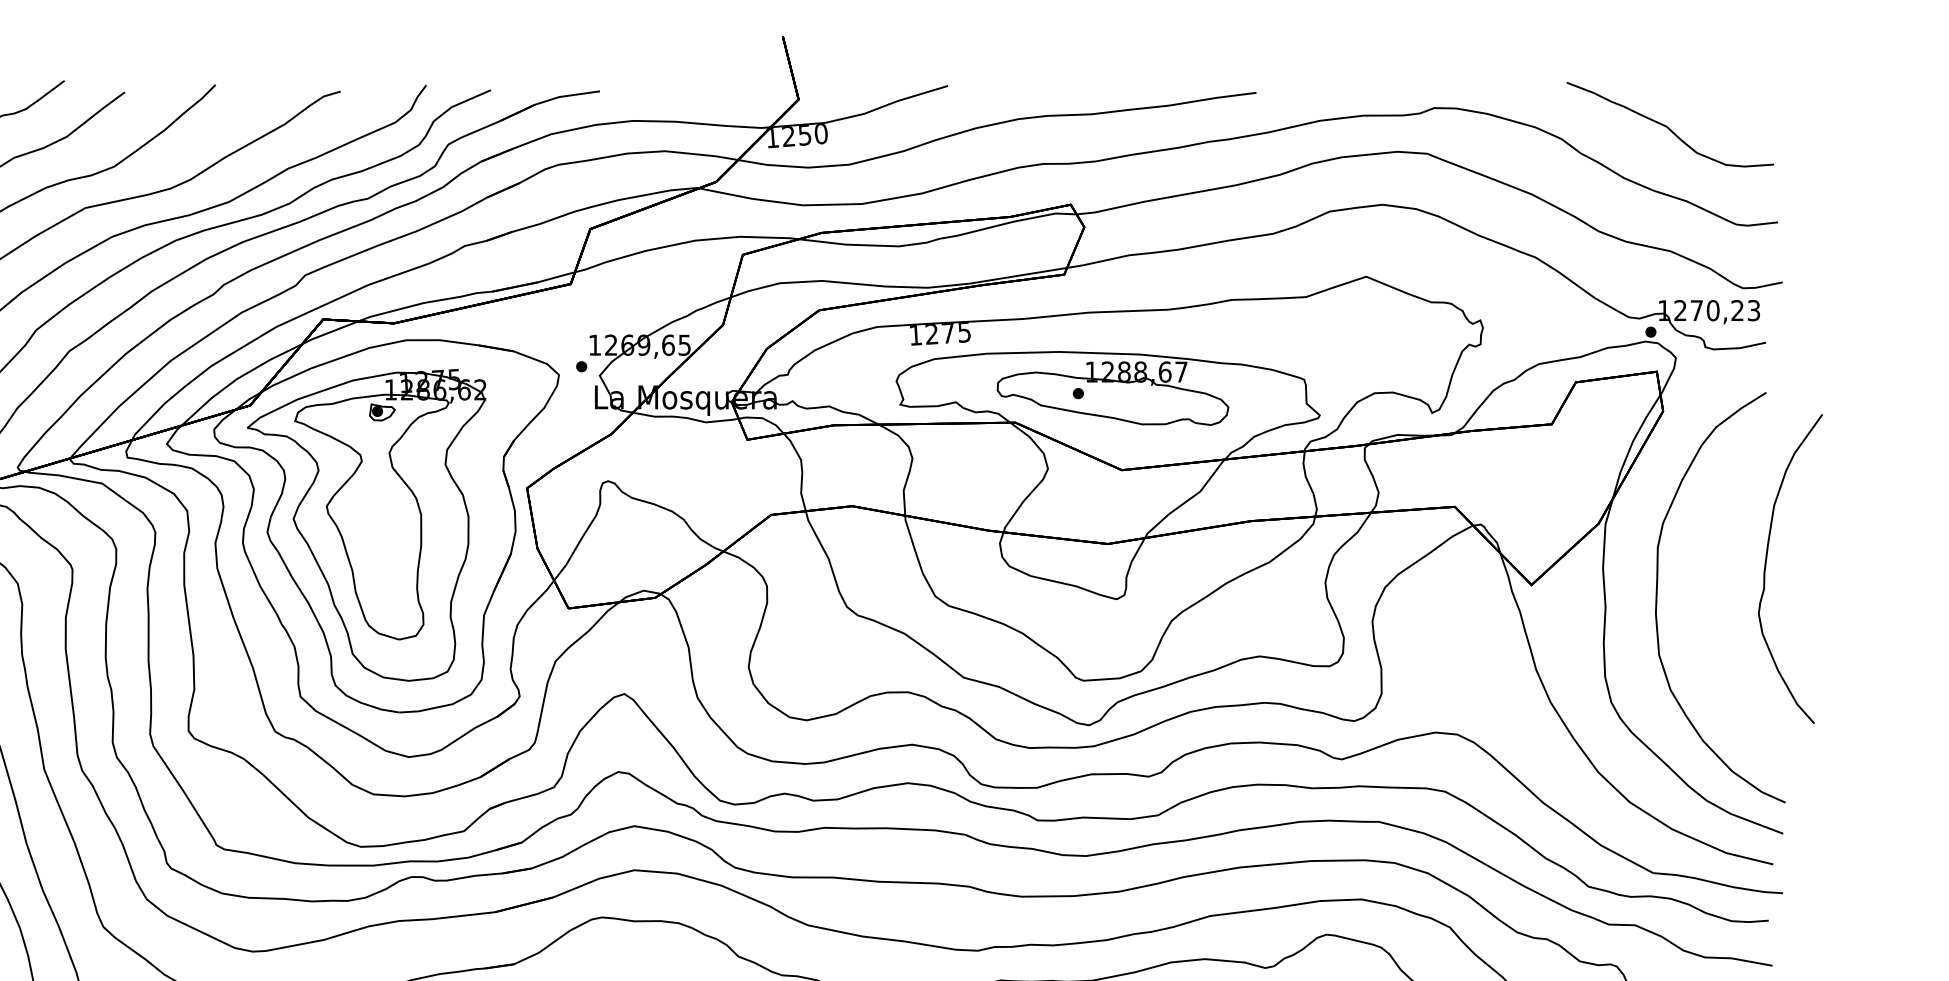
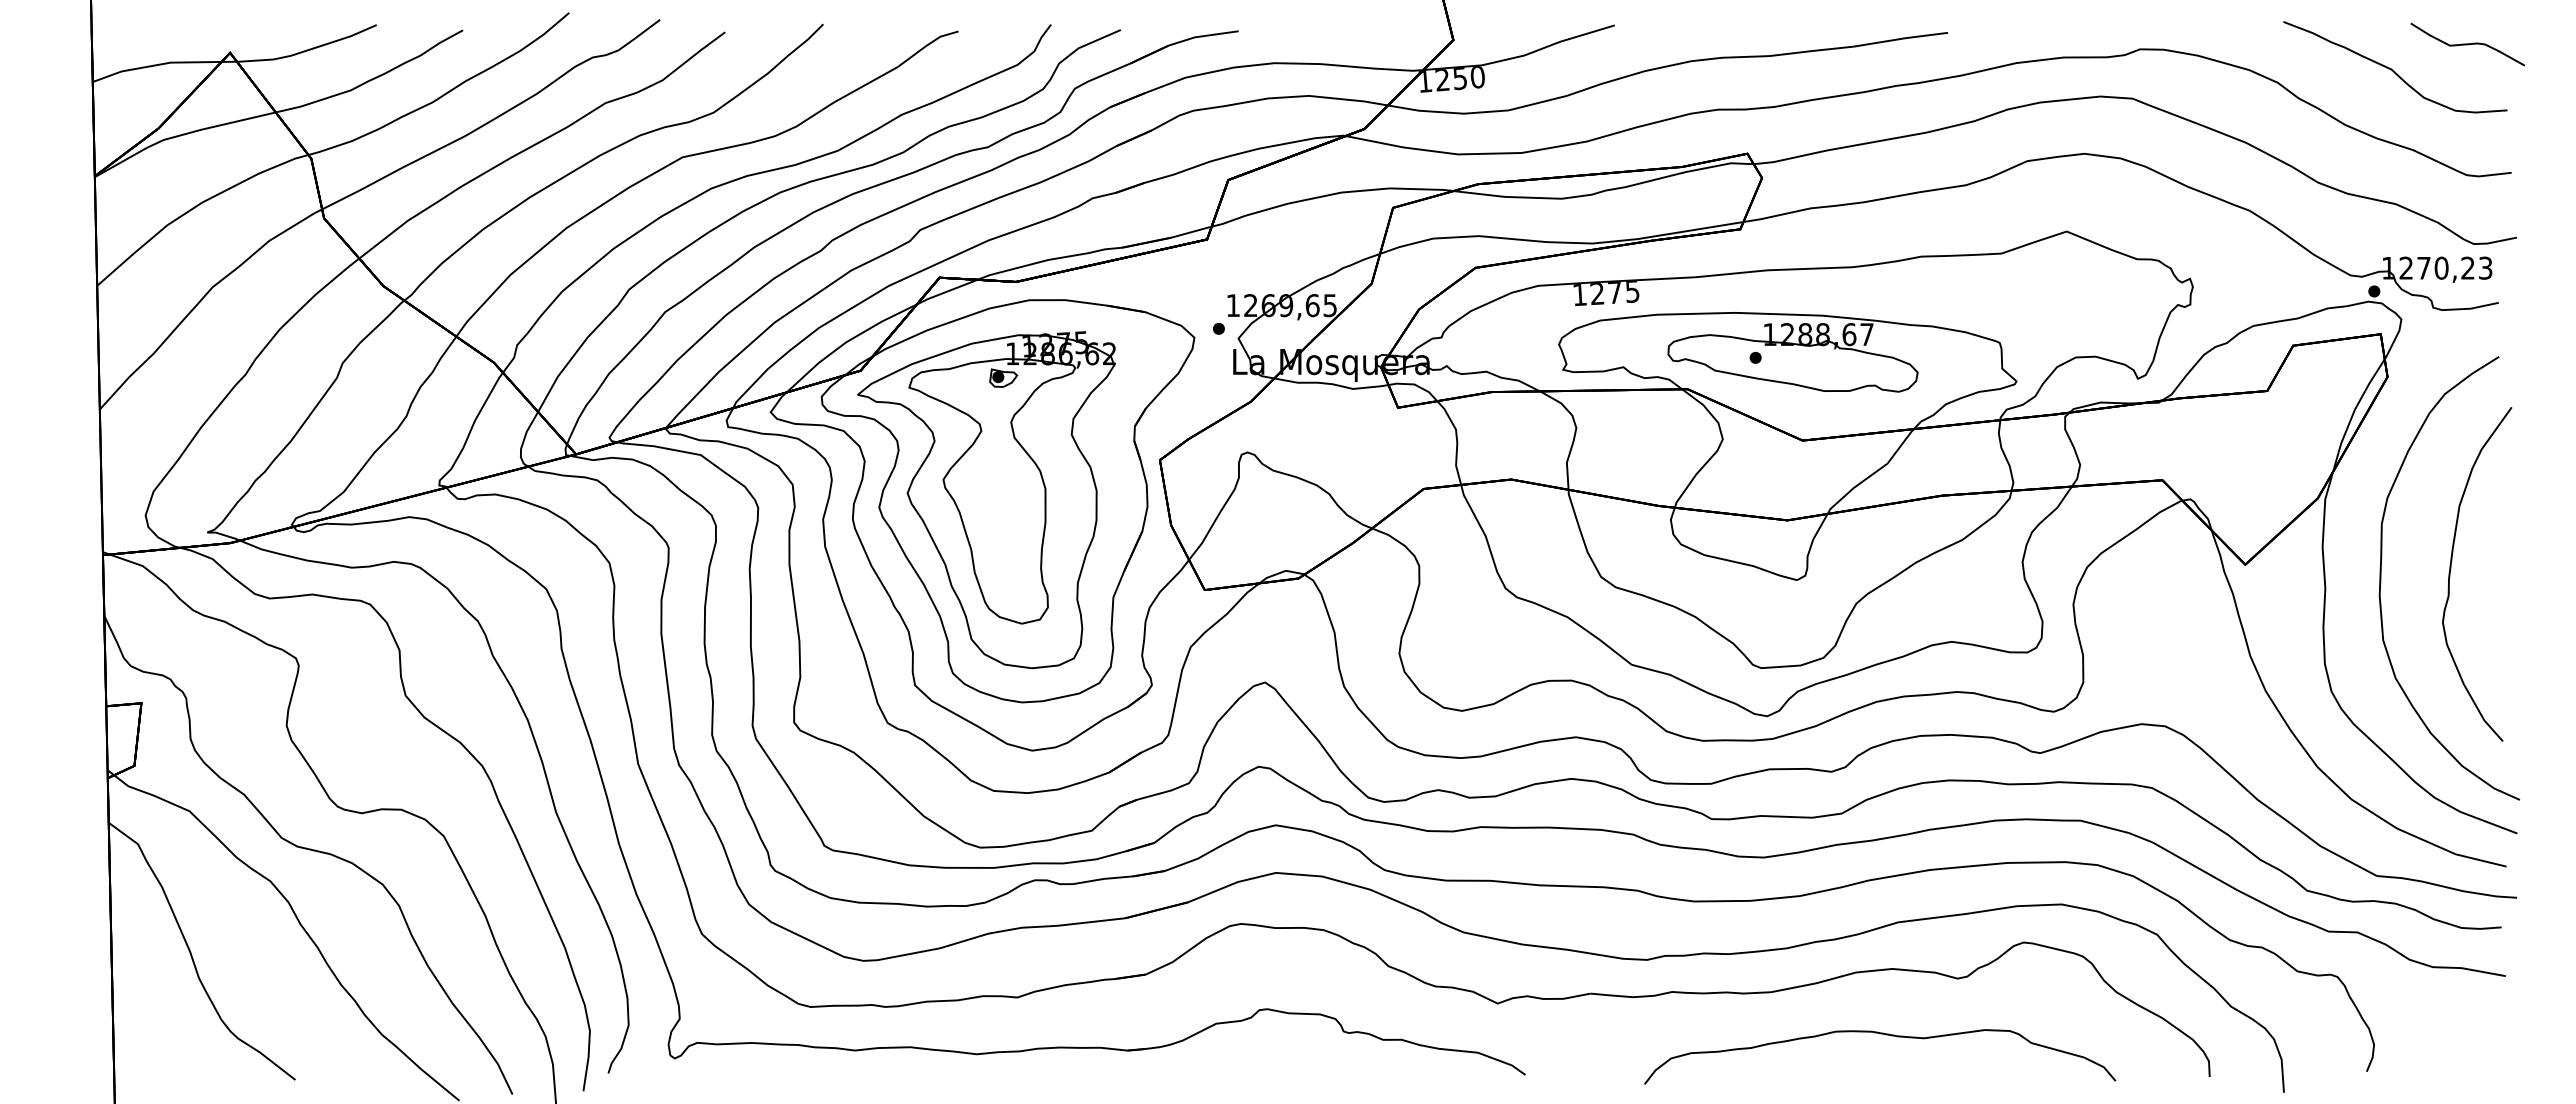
curve: (1737, 103) -> (2467, 44), added
curve: (1766, 564) -> (2451, 569), moved

